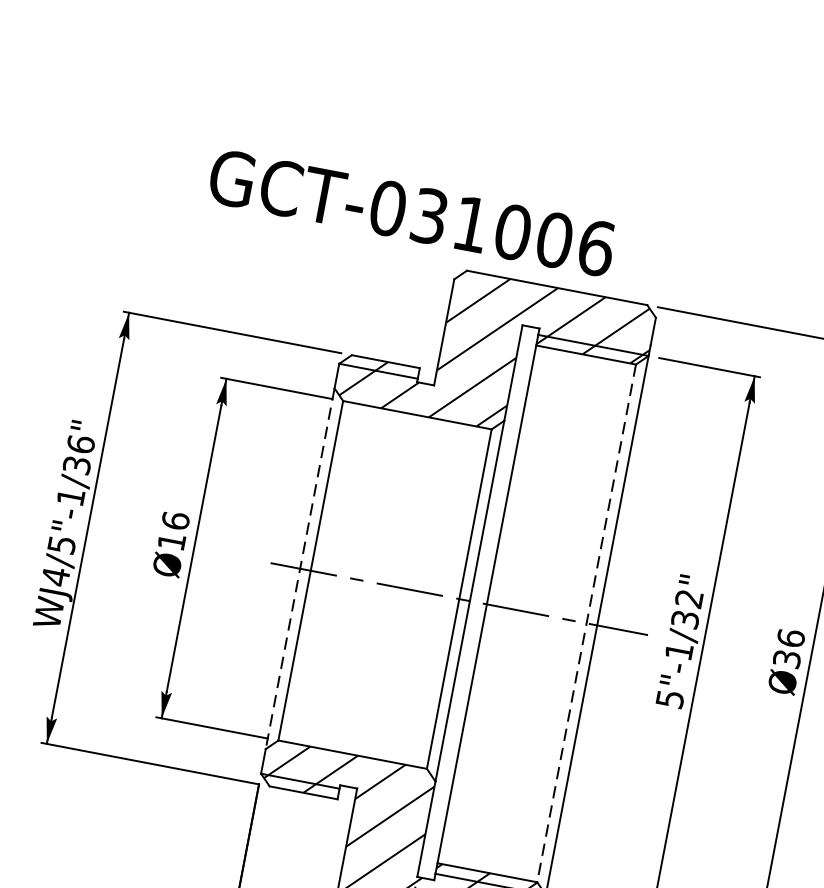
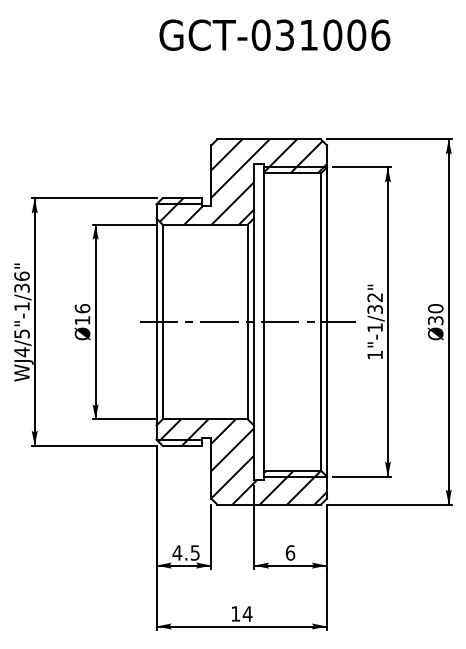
text: (411, 211) -> (274, 34), moved
line: (299, 569) -> (156, 322), dashed -> solid
line: (585, 624) -> (320, 322), dashed -> solid
text: (790, 637) -> (435, 308), Ø36 -> Ø30
text: (669, 697) -> (374, 354), 5"-1/32" -> 1"-1/32"

